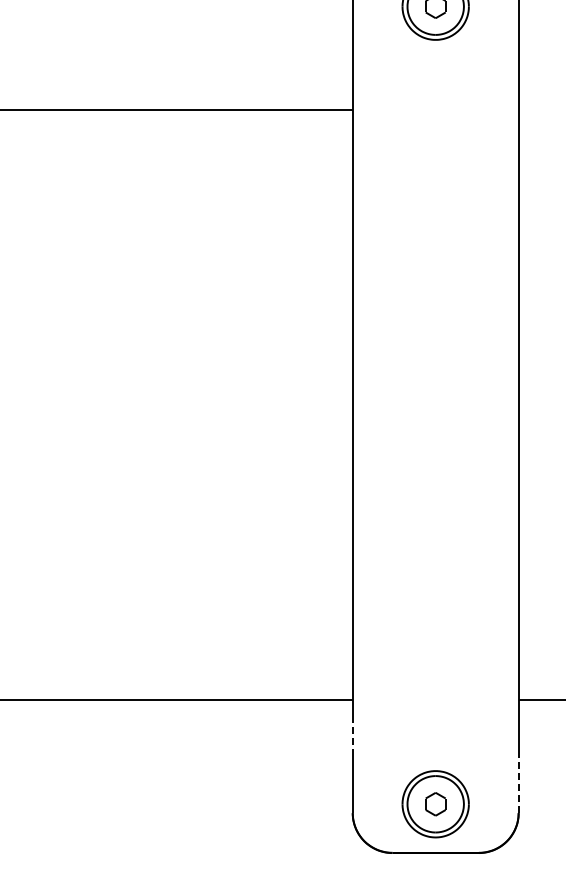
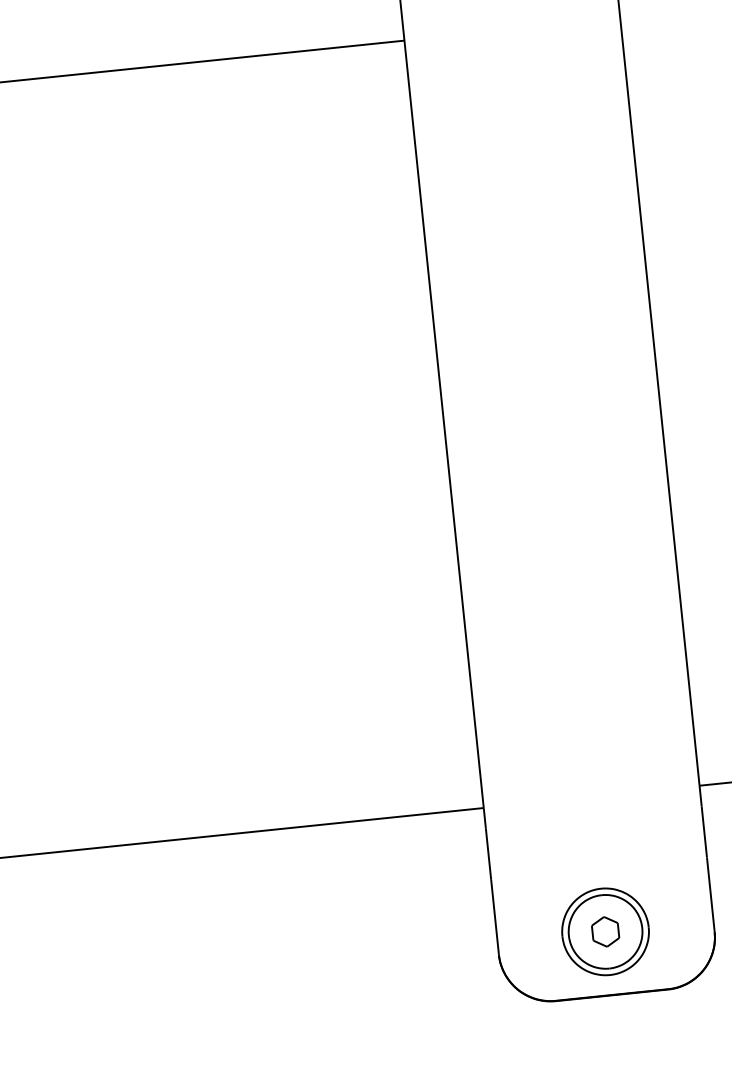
line: (352, 736) -> (488, 854), dashed -> solid
line: (518, 784) -> (710, 895), dashed -> solid

